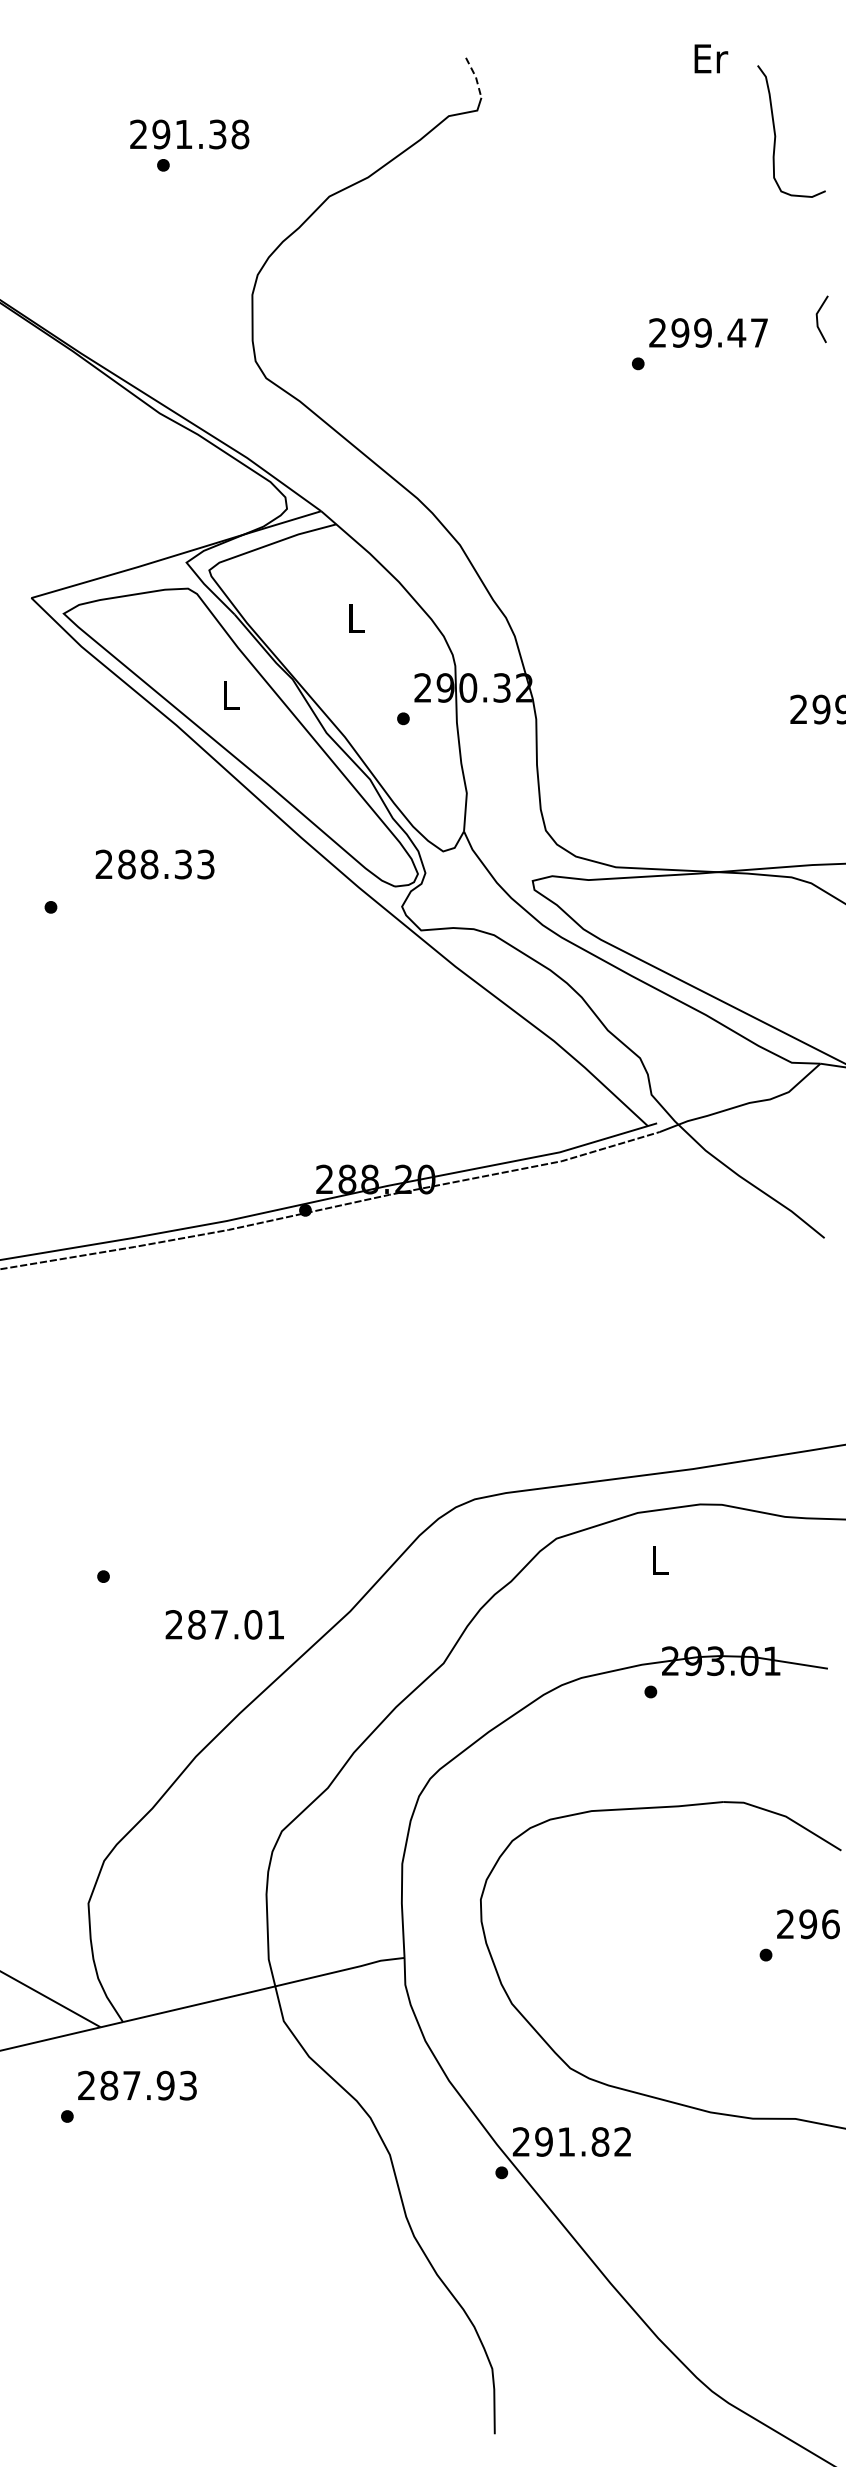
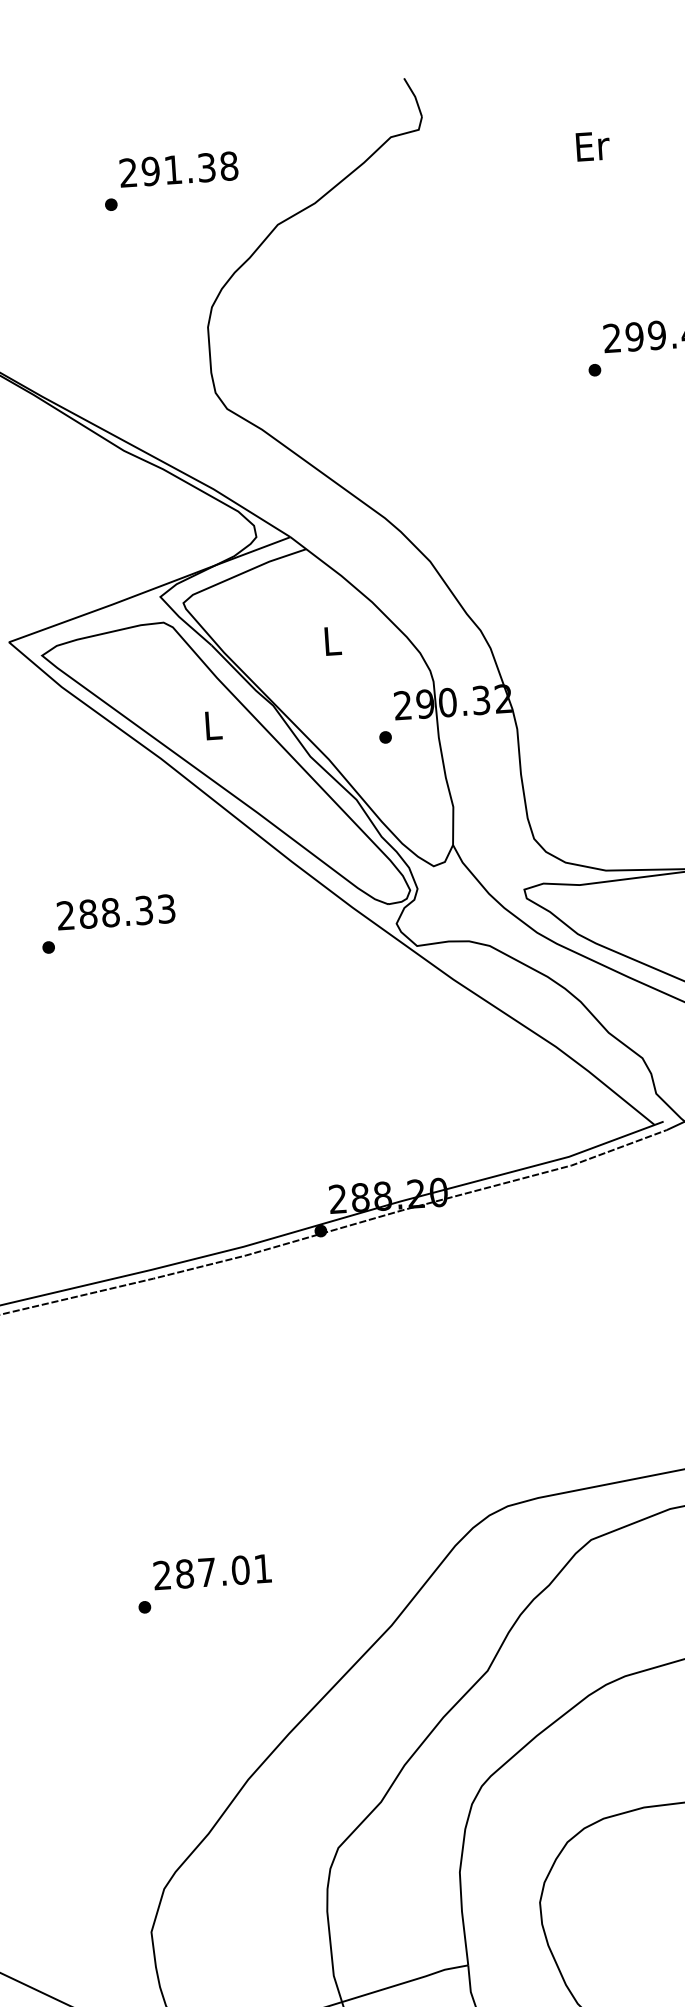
text: (711, 58) -> (593, 146), moved
line: (475, 77) -> (414, 97), dashed -> solid
text: (189, 134) -> (178, 169), moved
text: (154, 864) -> (115, 912), moved
text: (224, 1624) -> (212, 1571), moved

